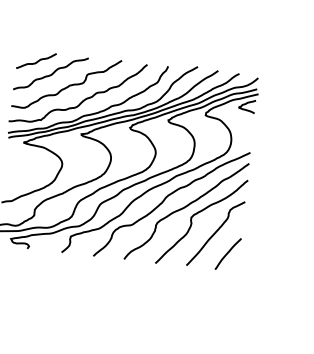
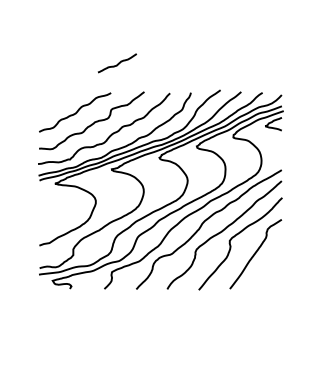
curve: (36, 61) -> (117, 63), moved
curve: (228, 253) -> (270, 272), removed

